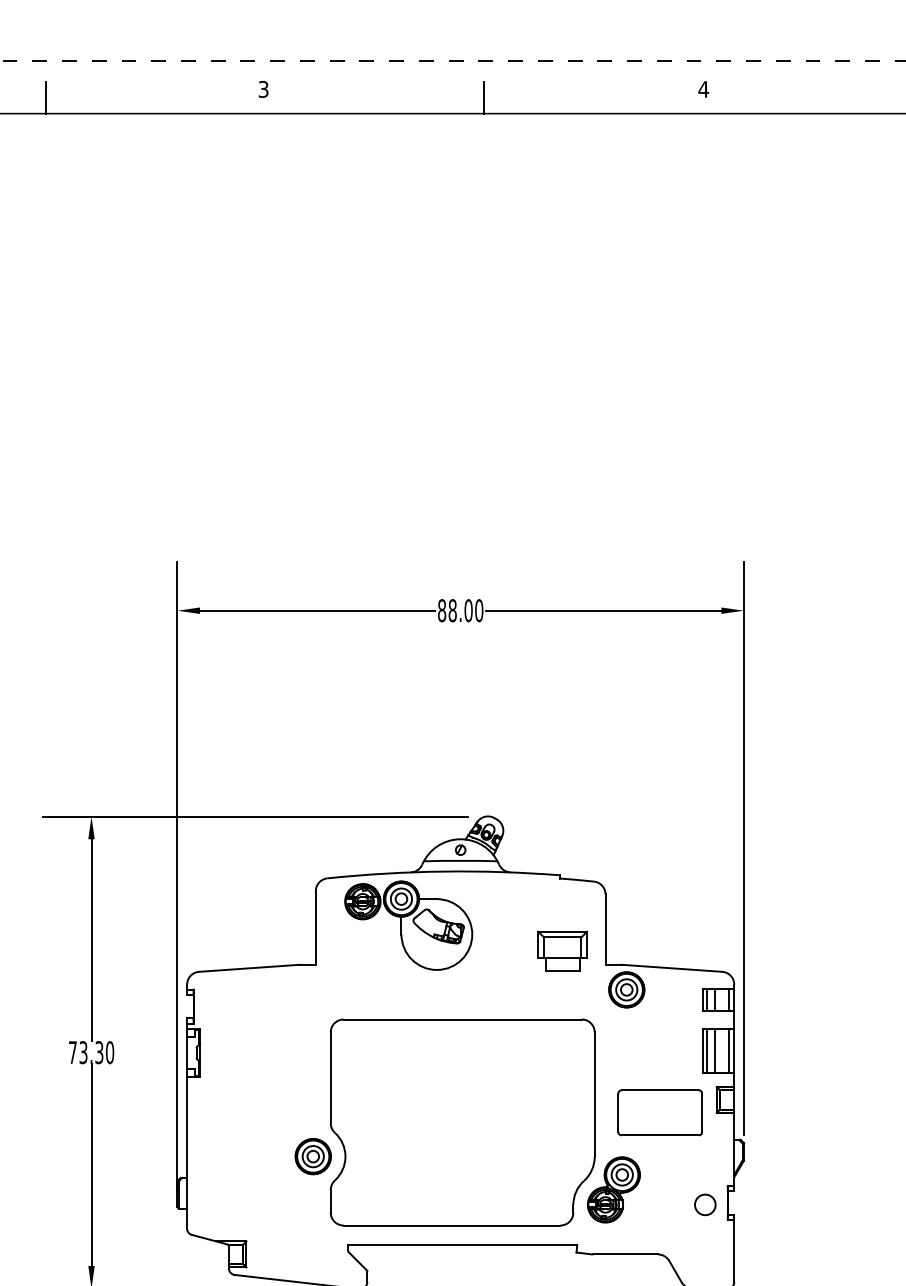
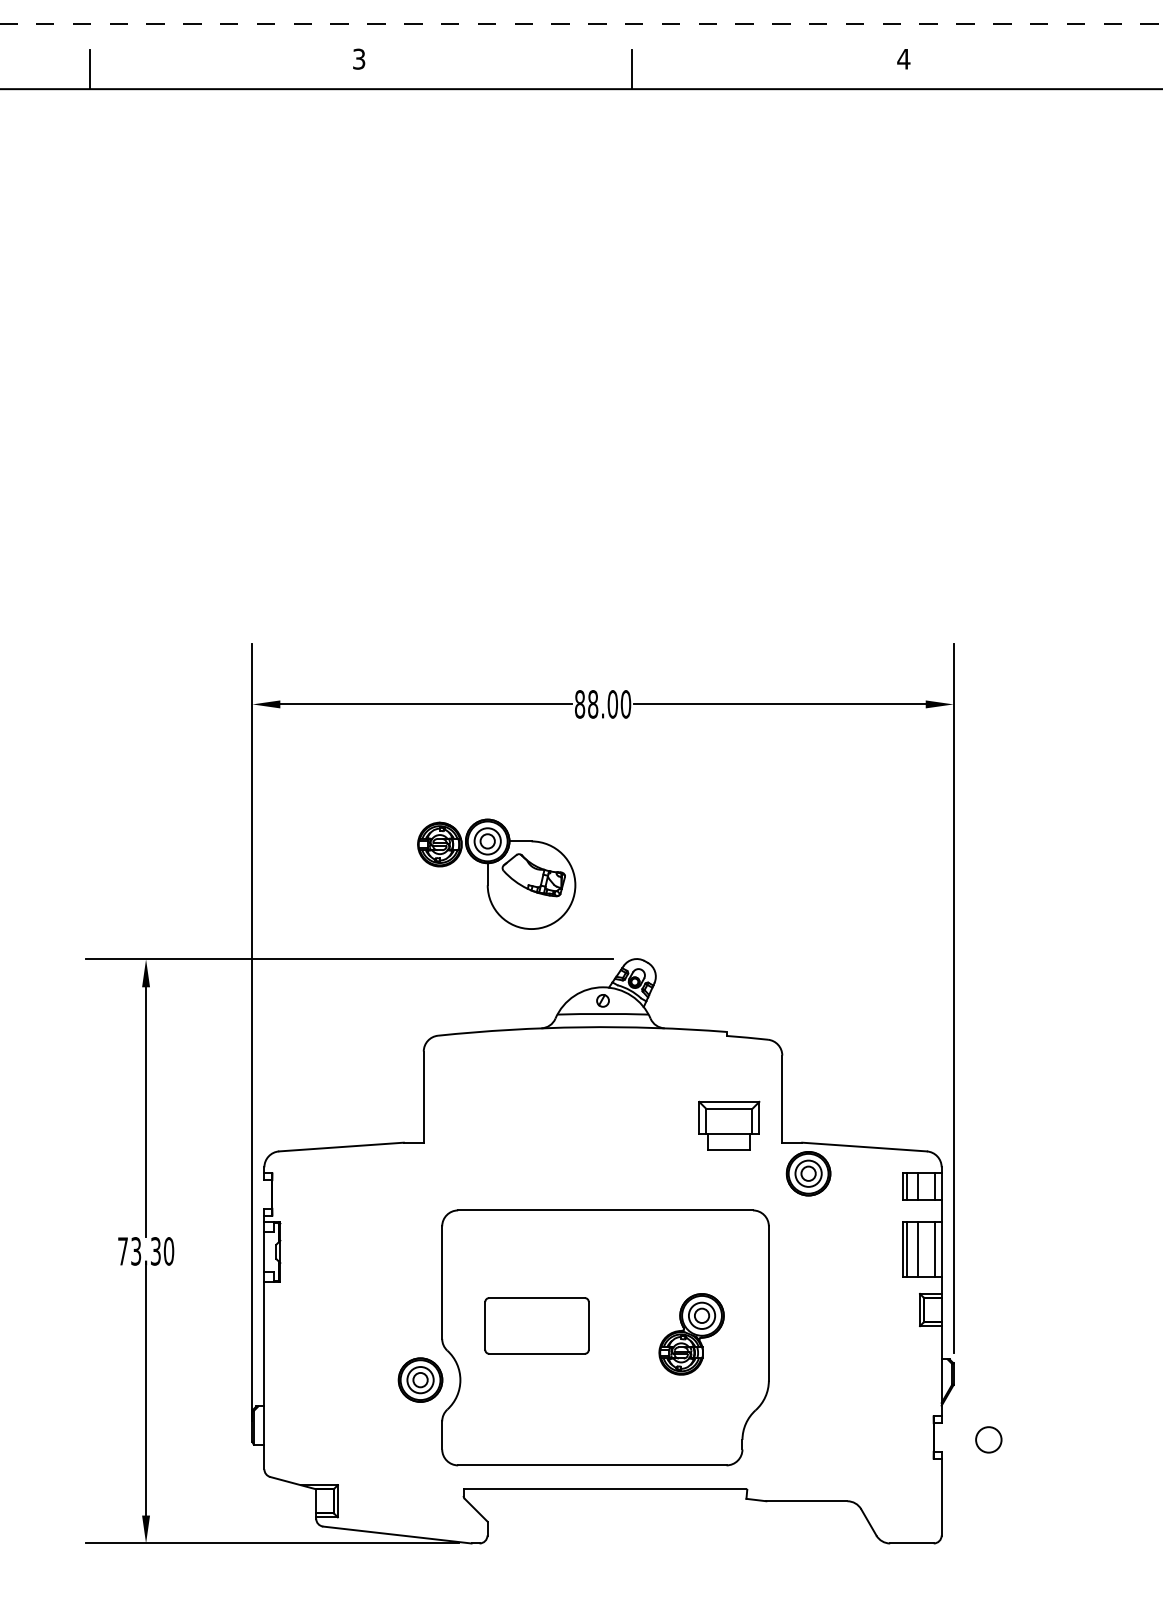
part: (408, 925) -> (496, 873), moved
part: (659, 1112) -> (536, 1325), moved
part: (613, 1190) -> (691, 1334), moved
circle: (705, 1204) -> (988, 1439), moved

